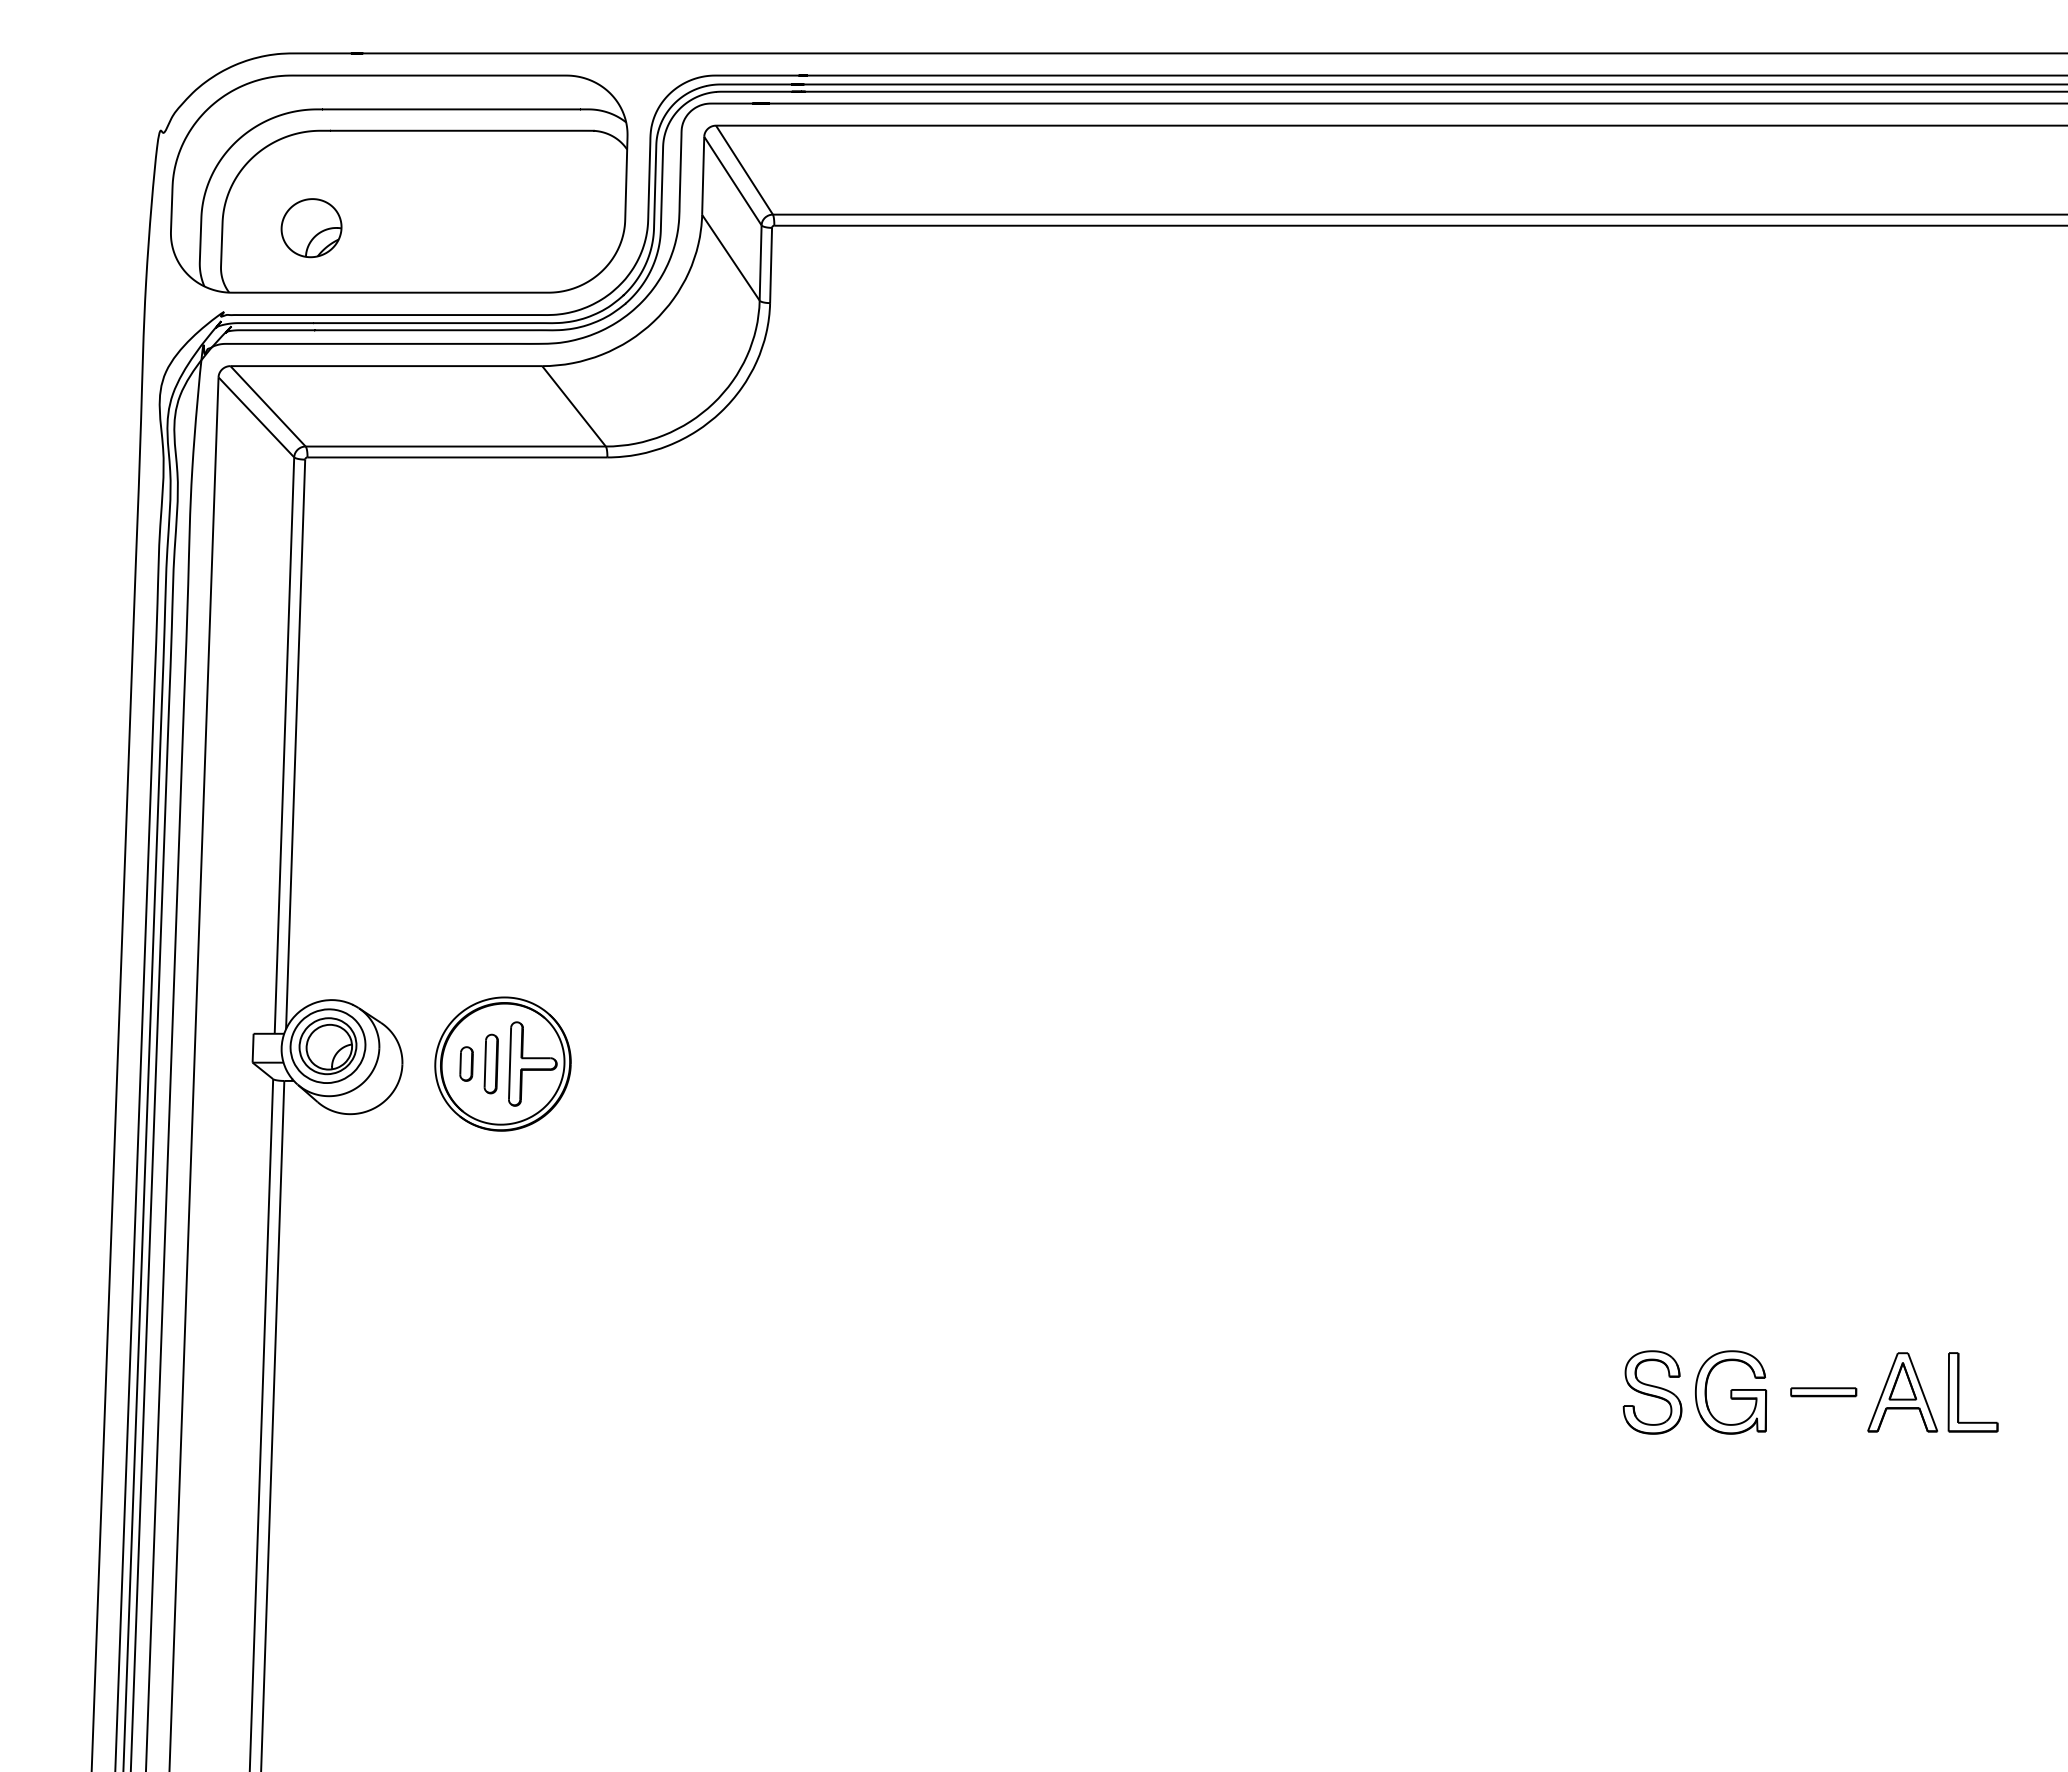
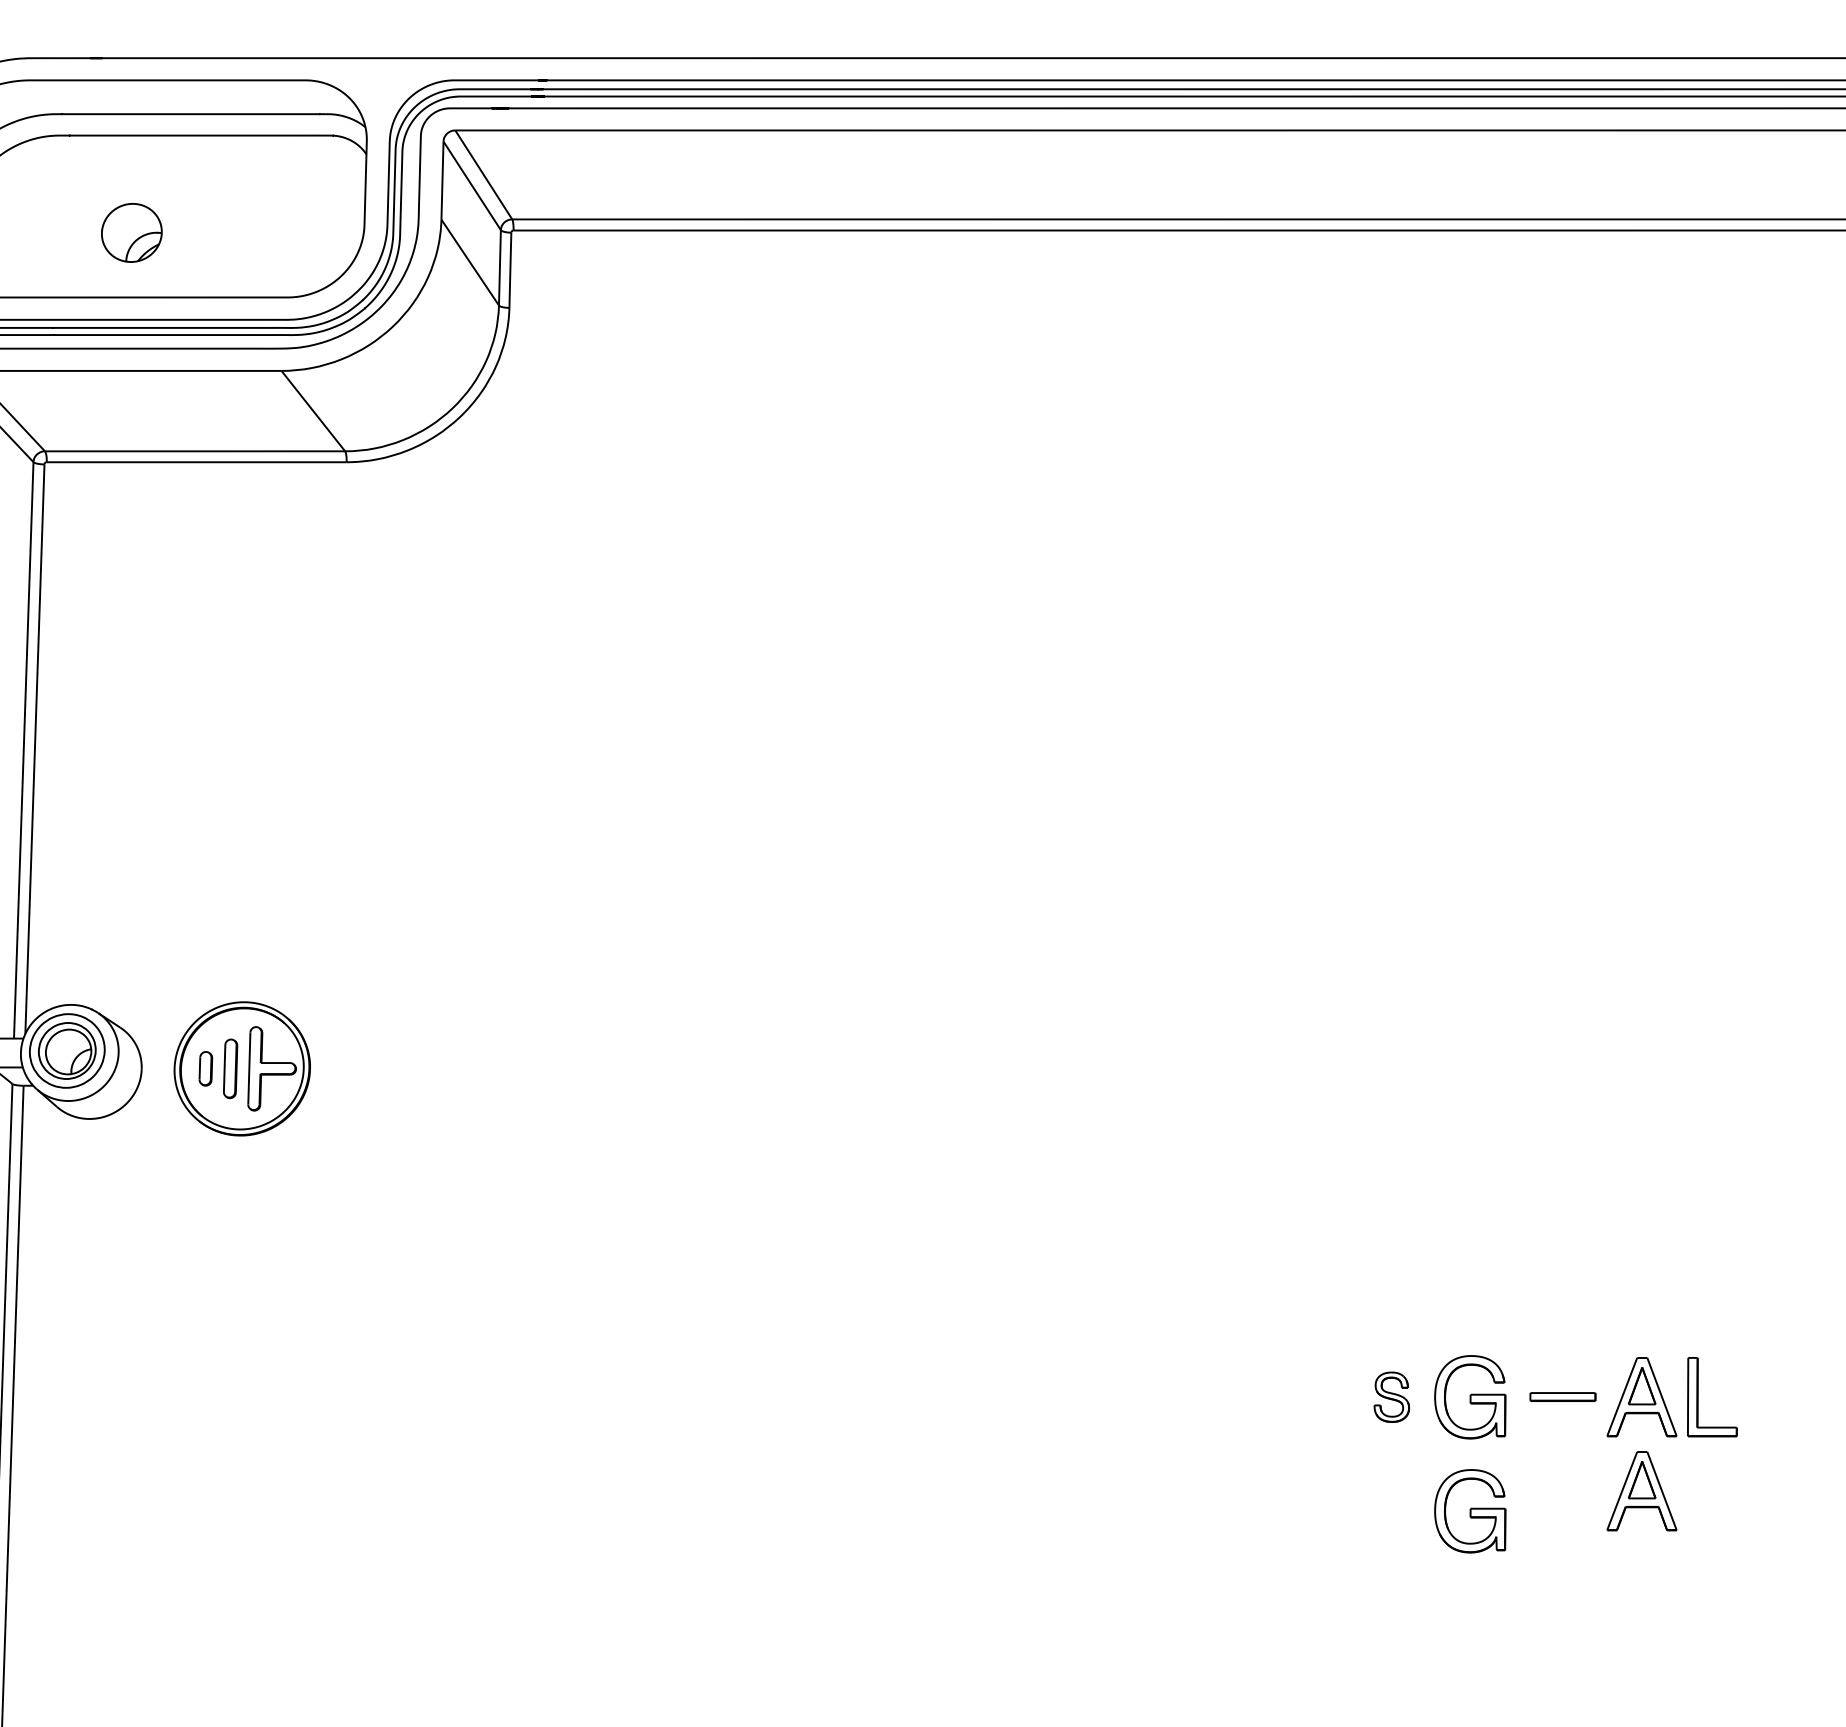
part: (311, 228) -> (131, 233), moved
part: (1652, 1392) -> (1391, 1397), size x0.6
part: (1902, 1486) -> (1641, 1491), added
part: (1731, 1506) -> (1470, 1511), added

